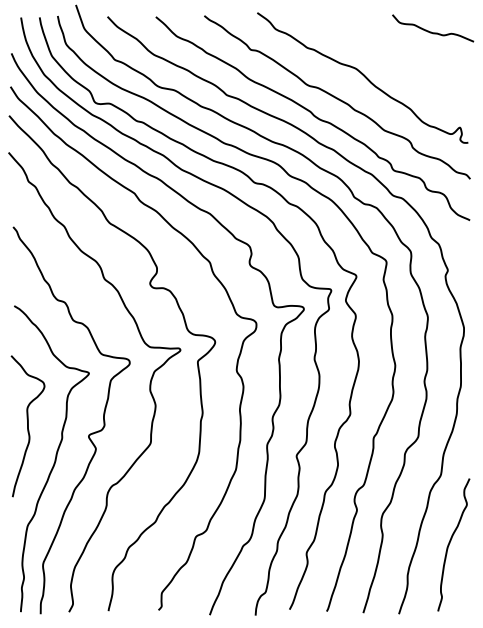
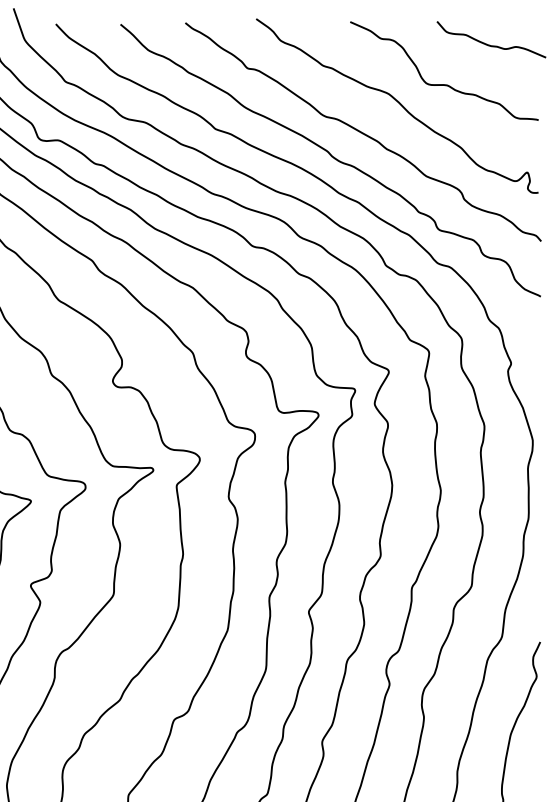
curve: (397, 61) -> (443, 84), added

